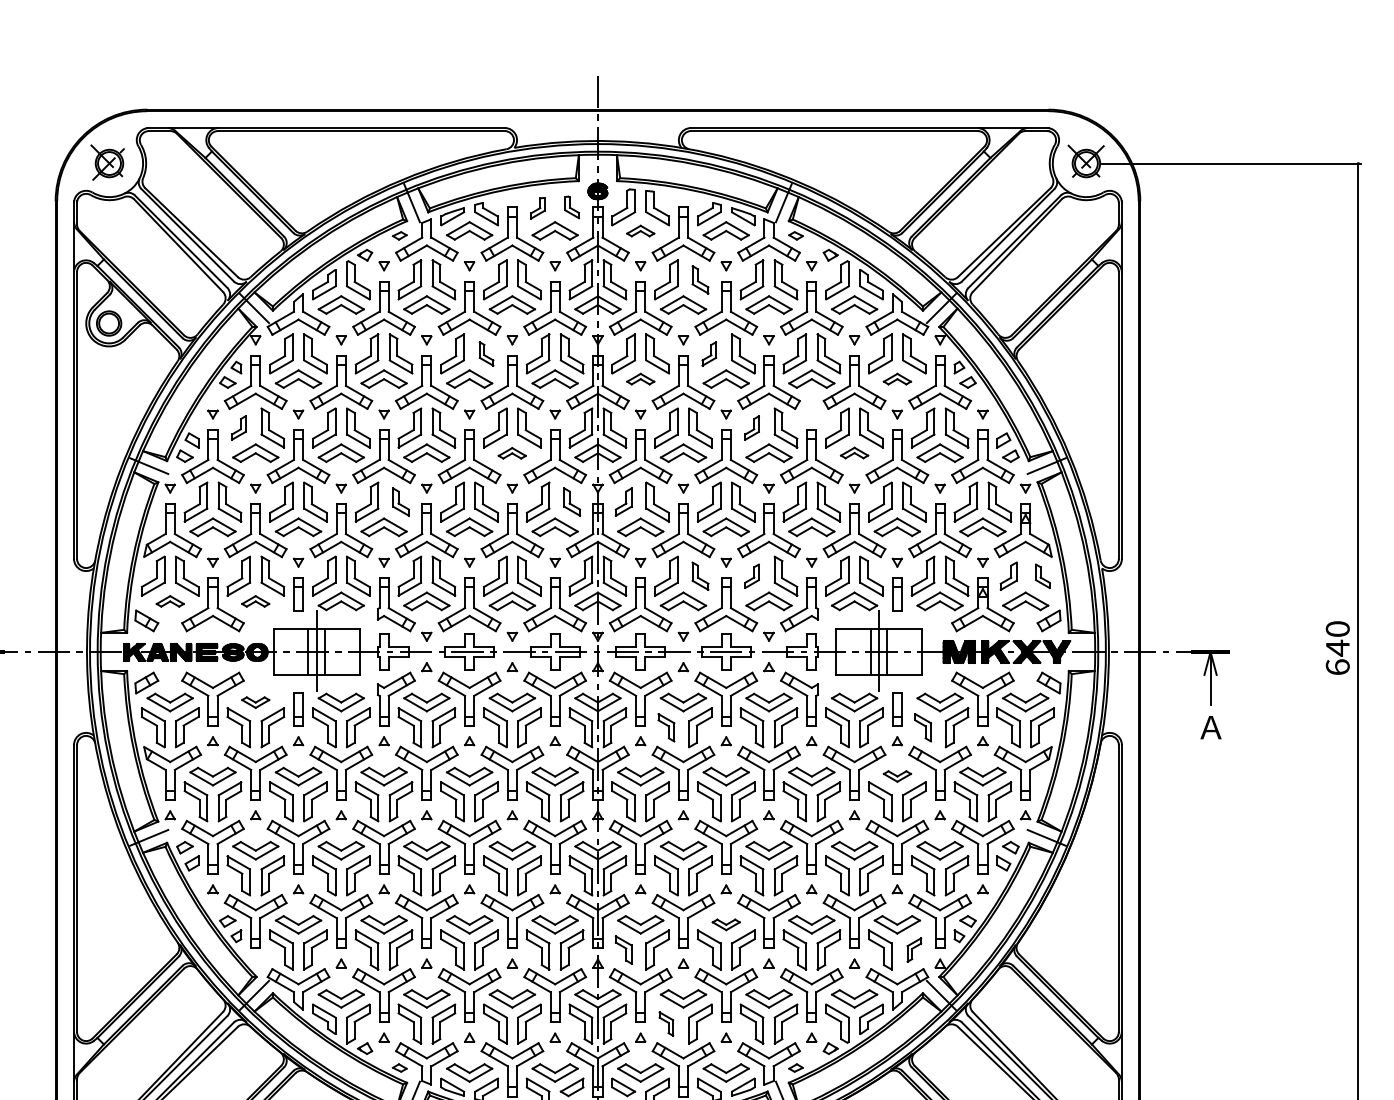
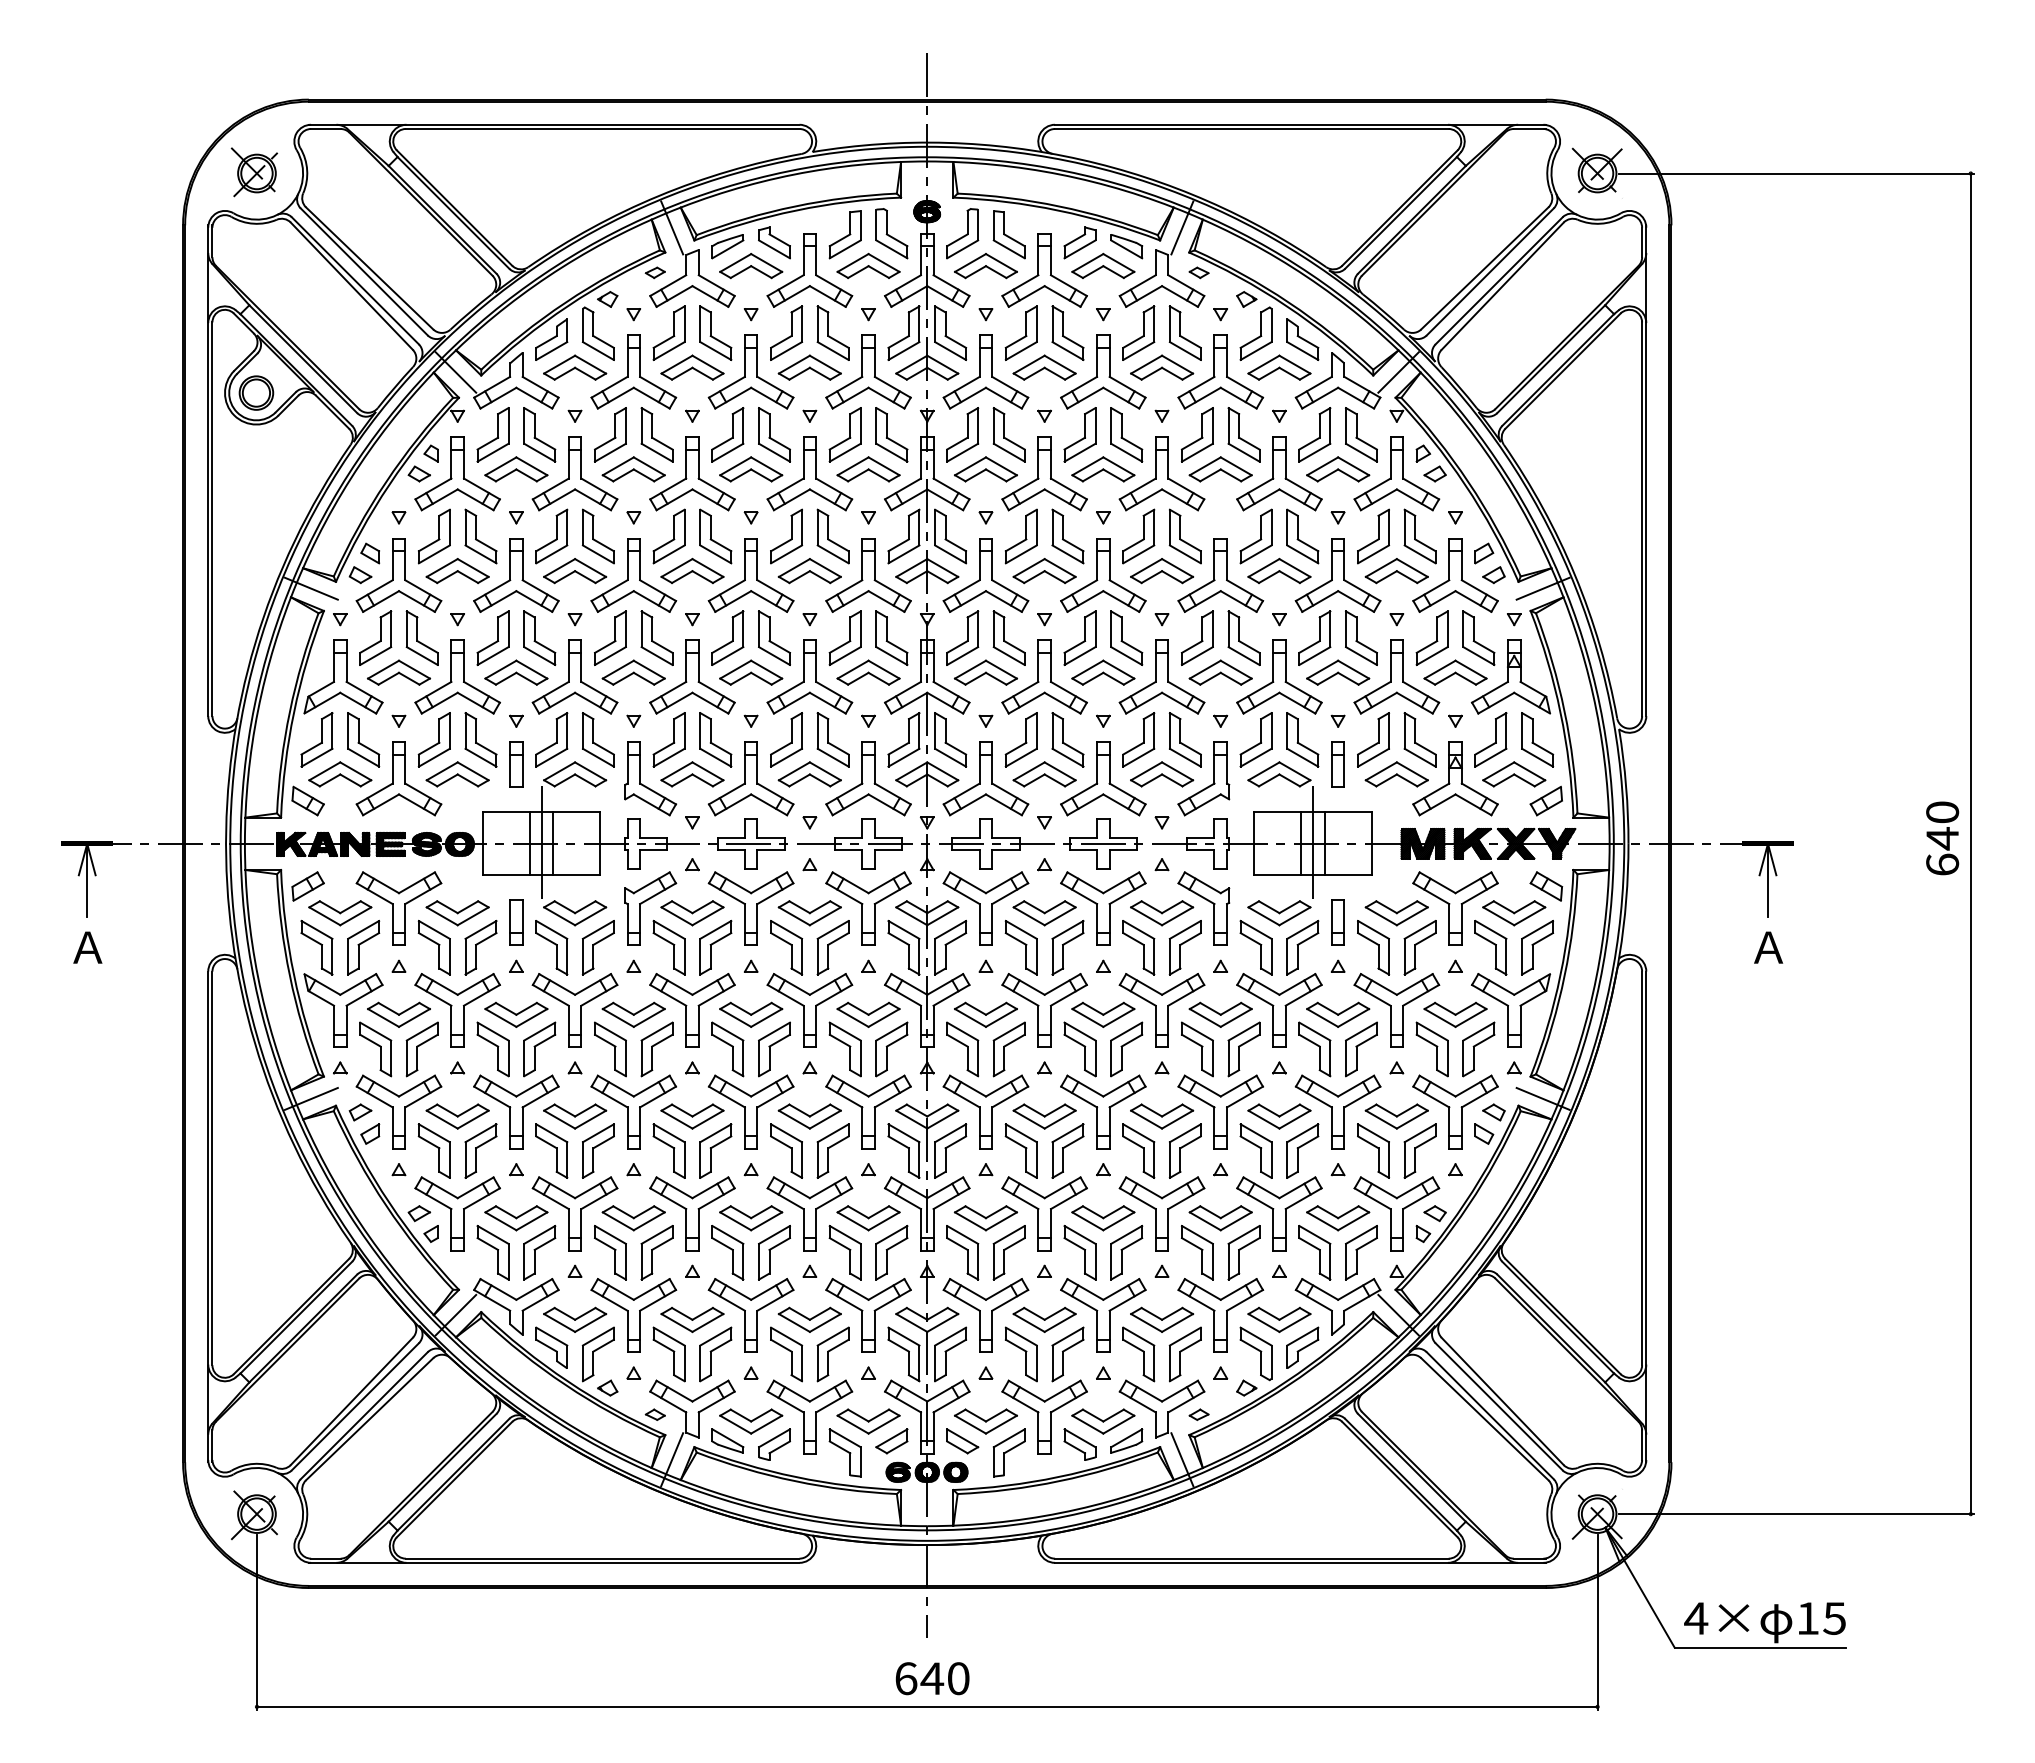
part: (537, 207) -> (844, 234), size x1.67
part: (571, 207) -> (891, 233), size x1.67
part: (640, 231) -> (985, 266), size x1.67
part: (700, 279) -> (1067, 332), size x1.43
part: (486, 353) -> (774, 434), size x1.67
part: (708, 353) -> (1079, 434), size x1.67
part: (640, 379) -> (985, 469), size x1.67
part: (897, 379) -> (1338, 469), size x1.67
part: (238, 428) -> (434, 536), size x1.67
part: (751, 428) -> (1138, 536), size x1.67
part: (854, 452) -> (1279, 570), size x1.67
part: (512, 453) -> (809, 571), size x1.67
part: (400, 501) -> (656, 637), size x1.43
part: (571, 501) -> (891, 637), size x1.43
part: (623, 501) -> (962, 637), size x1.43
part: (700, 575) -> (1067, 739), size x1.43
part: (751, 575) -> (1138, 739), size x1.67
part: (1008, 575) -> (1490, 739), size x1.43
part: (1042, 575) -> (1537, 739), size x1.67
part: (170, 601) -> (340, 774), size x1.67
part: (255, 601) -> (457, 774), size x1.67
part: (255, 702) -> (457, 913), size x1.67
part: (665, 727) -> (1020, 947), size x1.43
part: (923, 727) -> (1373, 947), size x1.43
part: (897, 776) -> (1338, 1014), size x1.67
part: (726, 925) -> (1103, 1218), size x1.67
part: (623, 949) -> (962, 1252), size x1.43
part: (914, 949) -> (1361, 1252), size x1.67
part: (665, 1024) -> (1020, 1354), size x1.67

